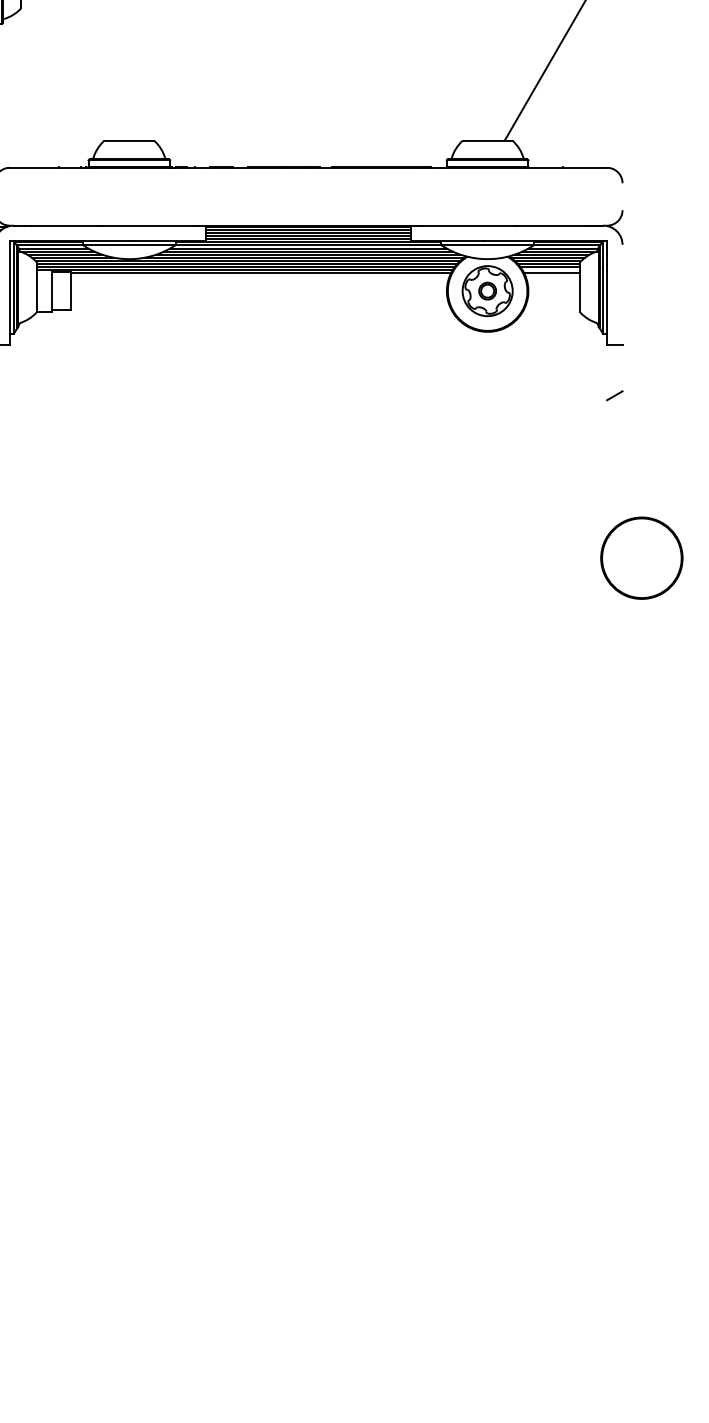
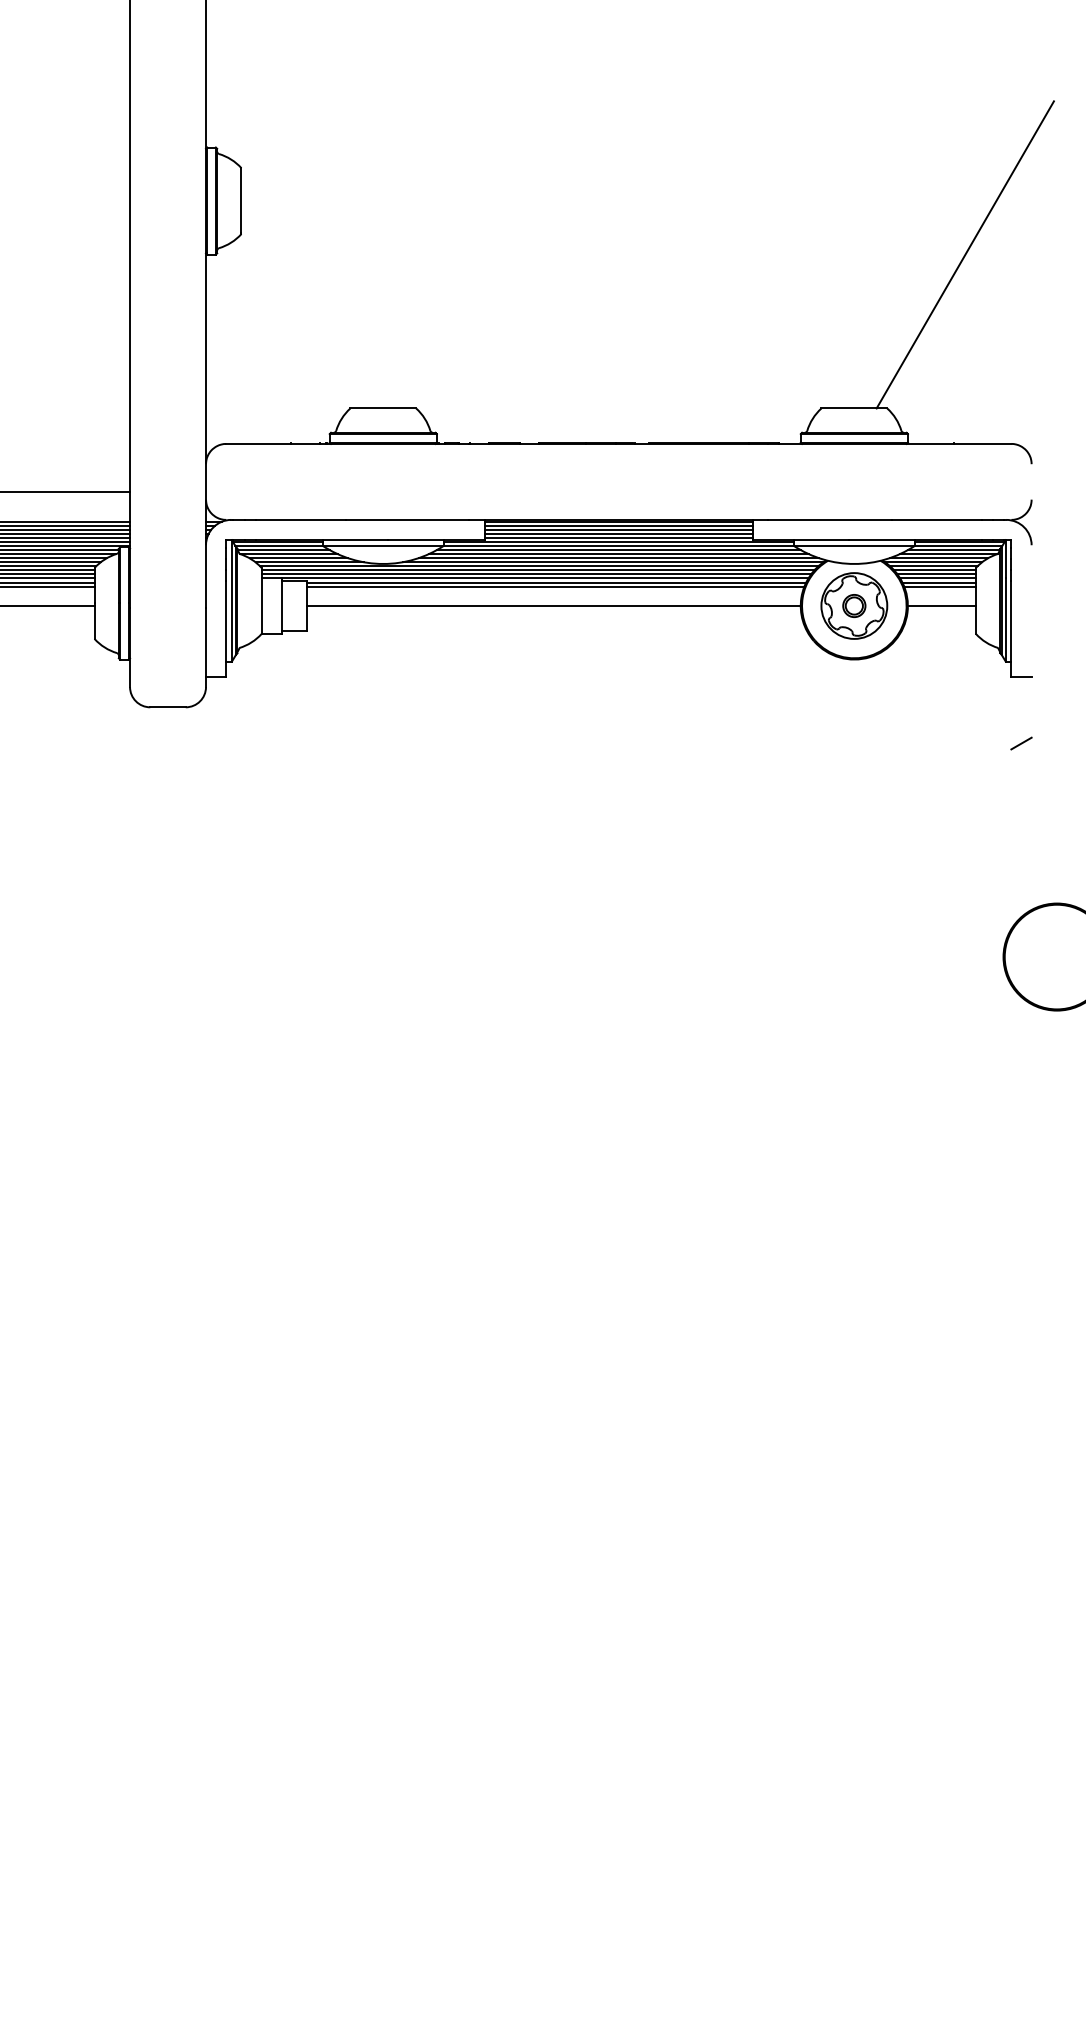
line: (550, 270) -> (937, 578), added
line: (260, 276) -> (555, 586), added
line: (552, 276) -> (939, 586), added
line: (258, 291) -> (553, 606), added
line: (553, 291) -> (941, 606), added

